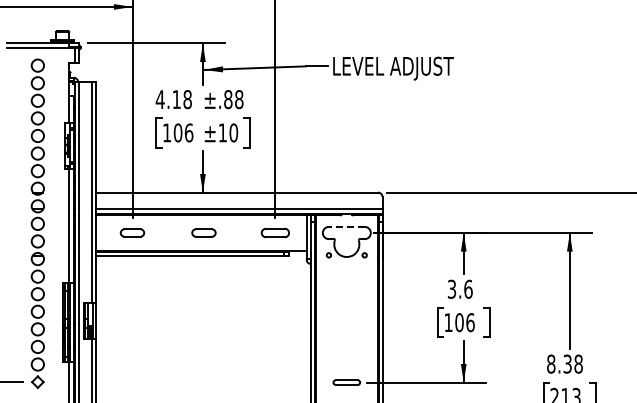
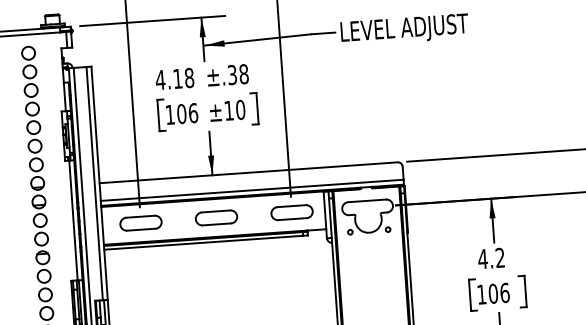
text: (228, 99) -> (232, 74), ±.88 -> ±.38
line: (346, 226) -> (366, 200), dashed -> solid
part: (132, 232) -> (140, 222), size x1.67
part: (203, 232) -> (216, 217), size x1.67
part: (275, 232) -> (292, 212), size x1.43
text: (459, 288) -> (490, 257), 3.6 -> 4.2

